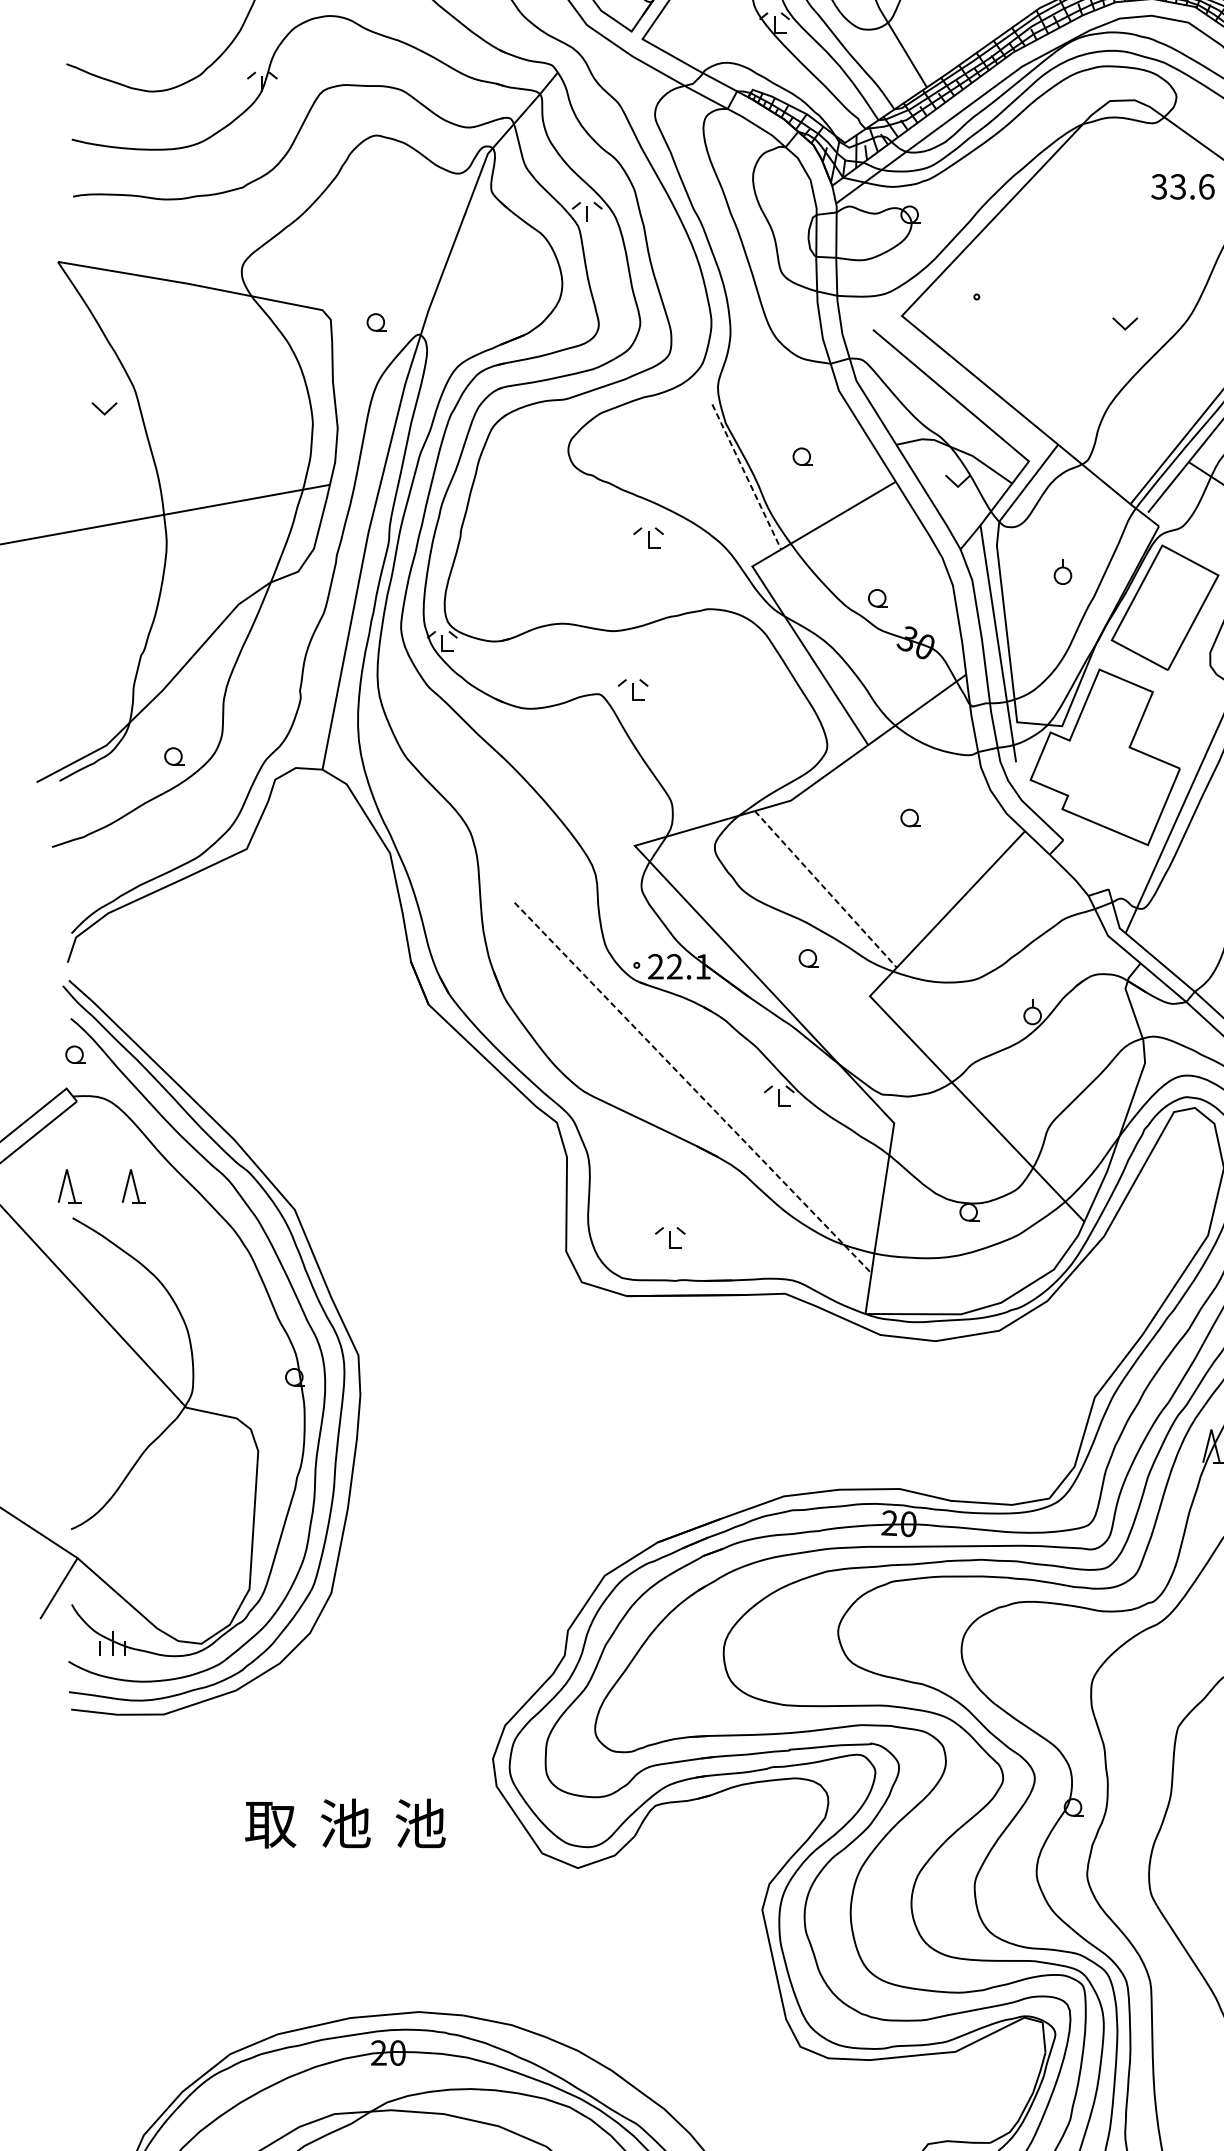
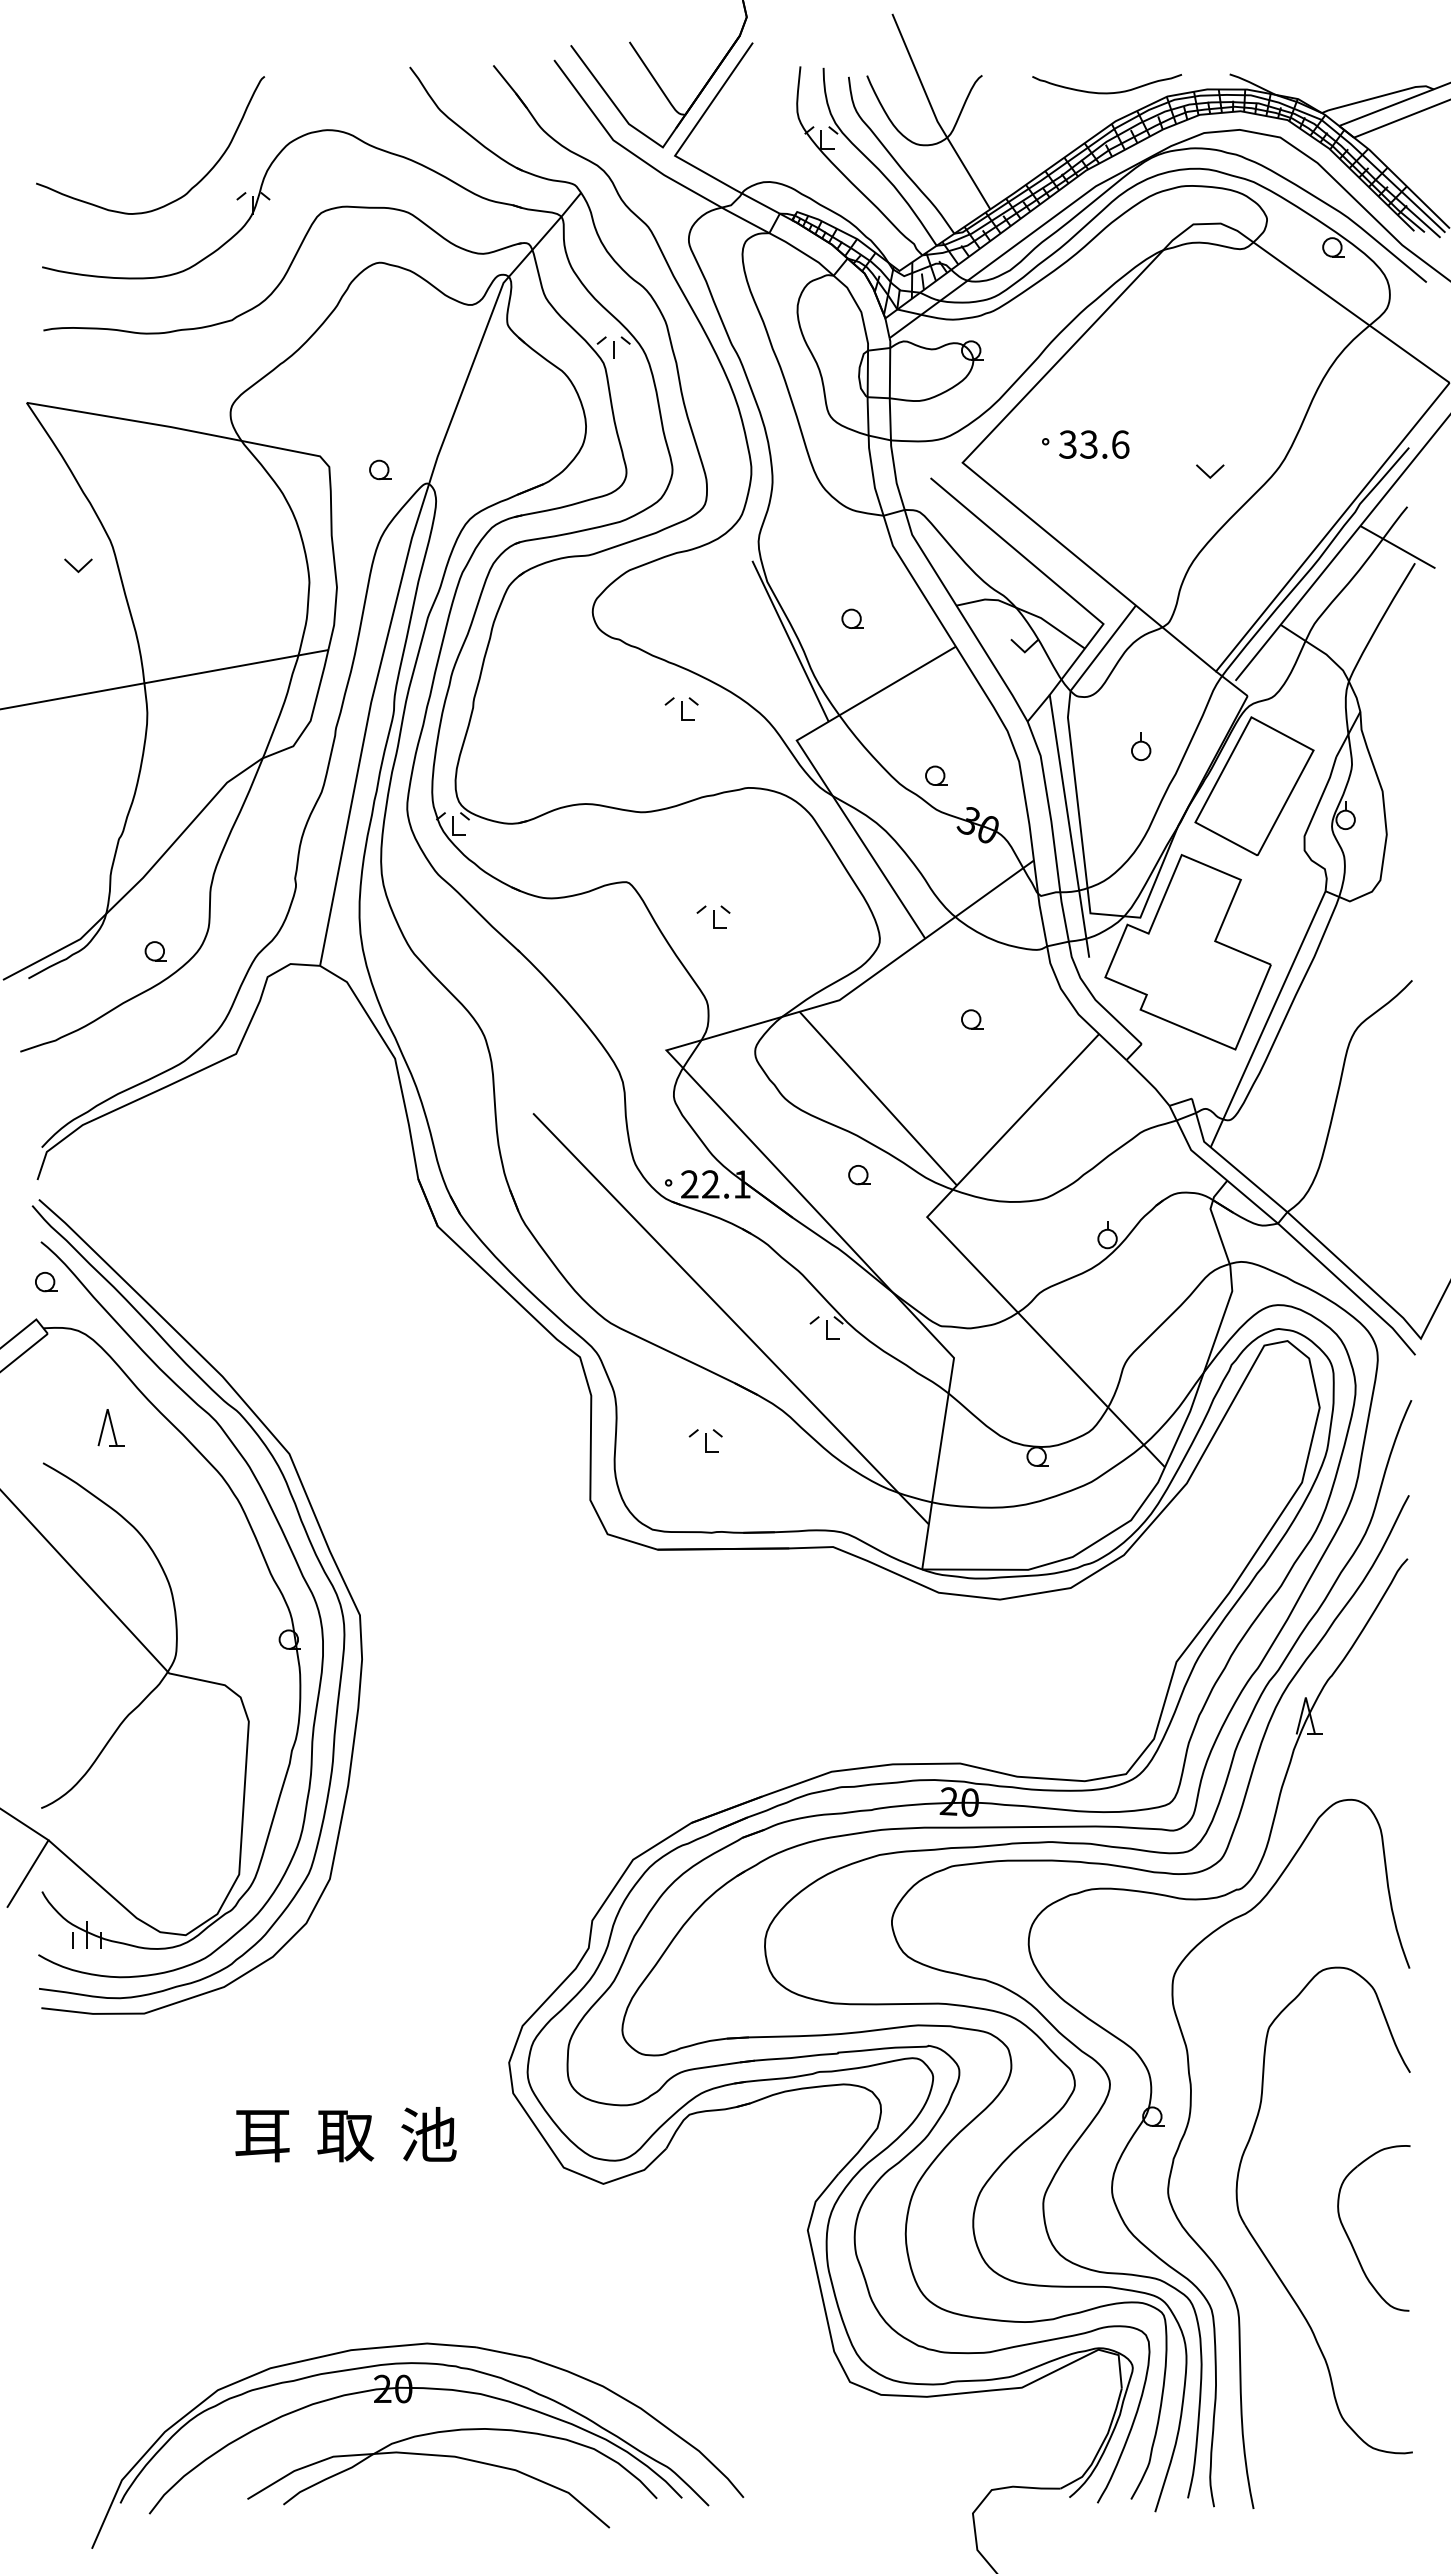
text: (1183, 186) -> (1094, 444), moved
line: (746, 477) -> (790, 641), dashed -> solid
part: (633, 689) -> (713, 916), moved
line: (826, 890) -> (878, 1099), dashed -> solid
line: (693, 1088) -> (731, 1319), dashed -> solid
part: (69, 1185) -> (39, 1427), removed
part: (670, 1237) -> (705, 1440), moved
text: (345, 1823) -> (345, 2134), 池 -> 取
text: (270, 1825) -> (262, 2136), 取 -> 耳

